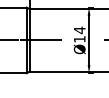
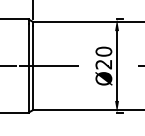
text: (79, 34) -> (103, 57), Ø14 -> Ø20

